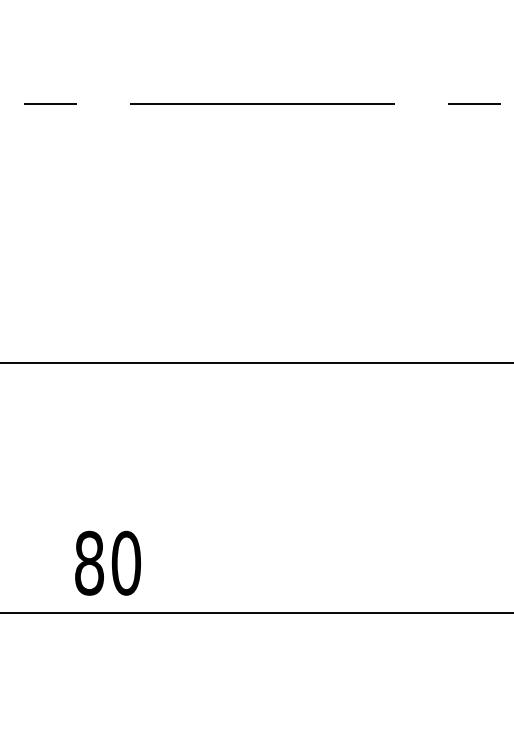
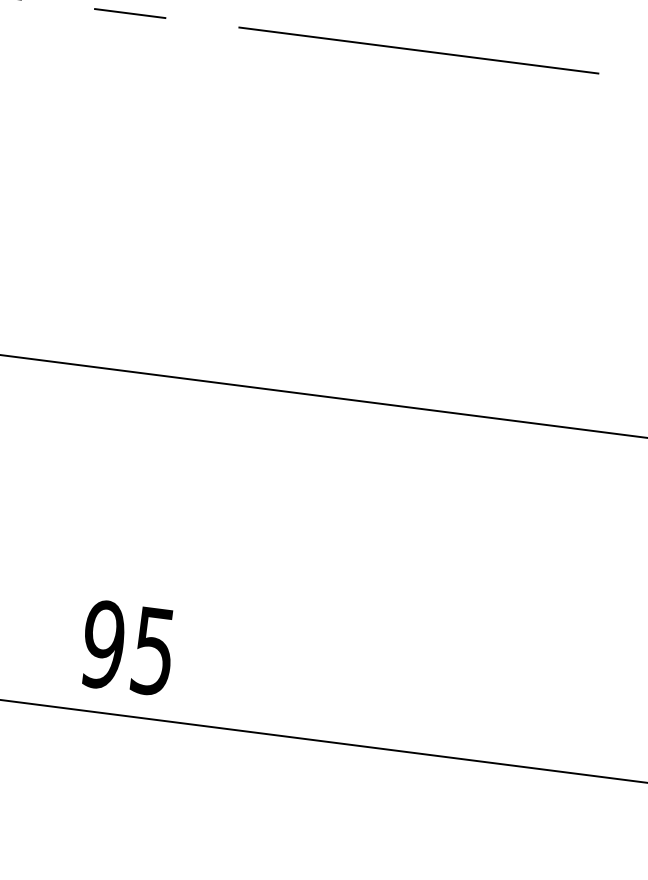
text: (107, 562) -> (128, 646), 80 -> 95

